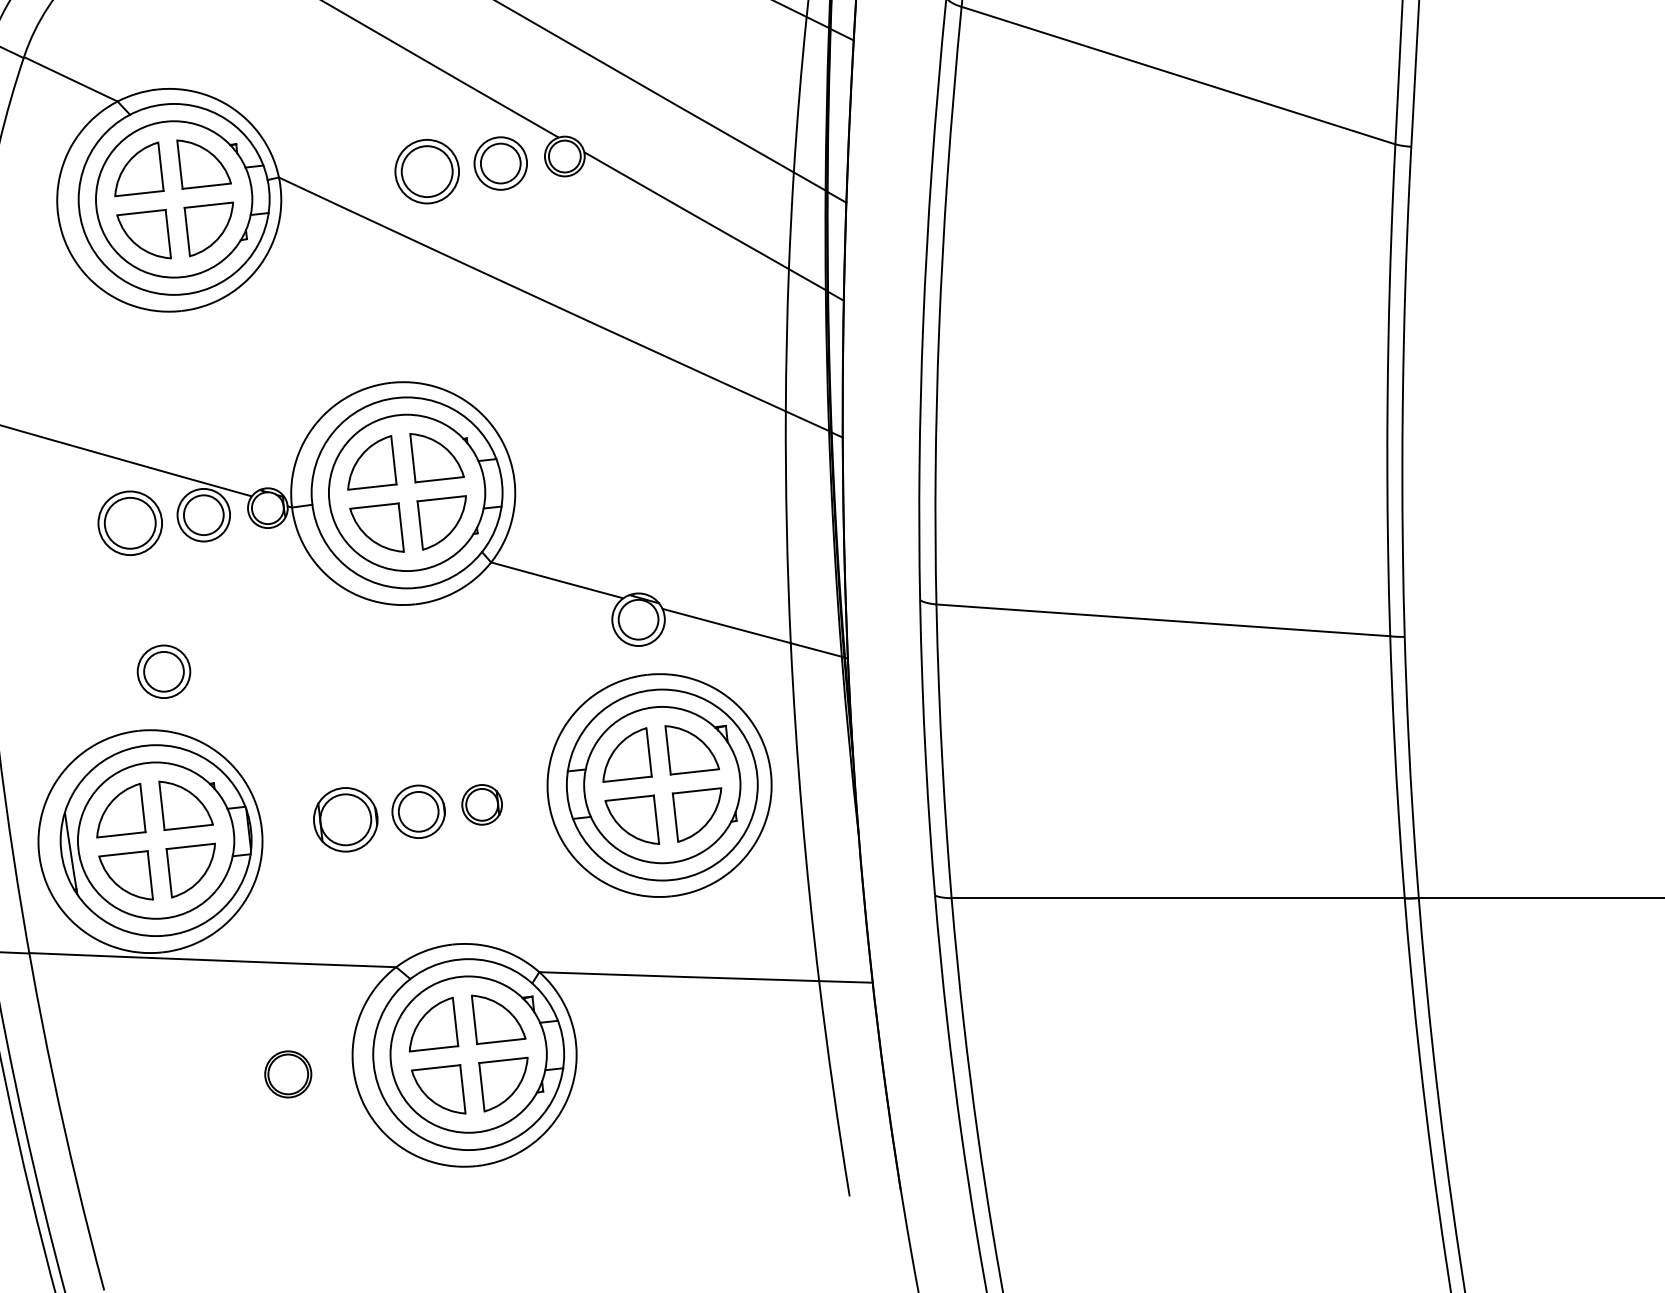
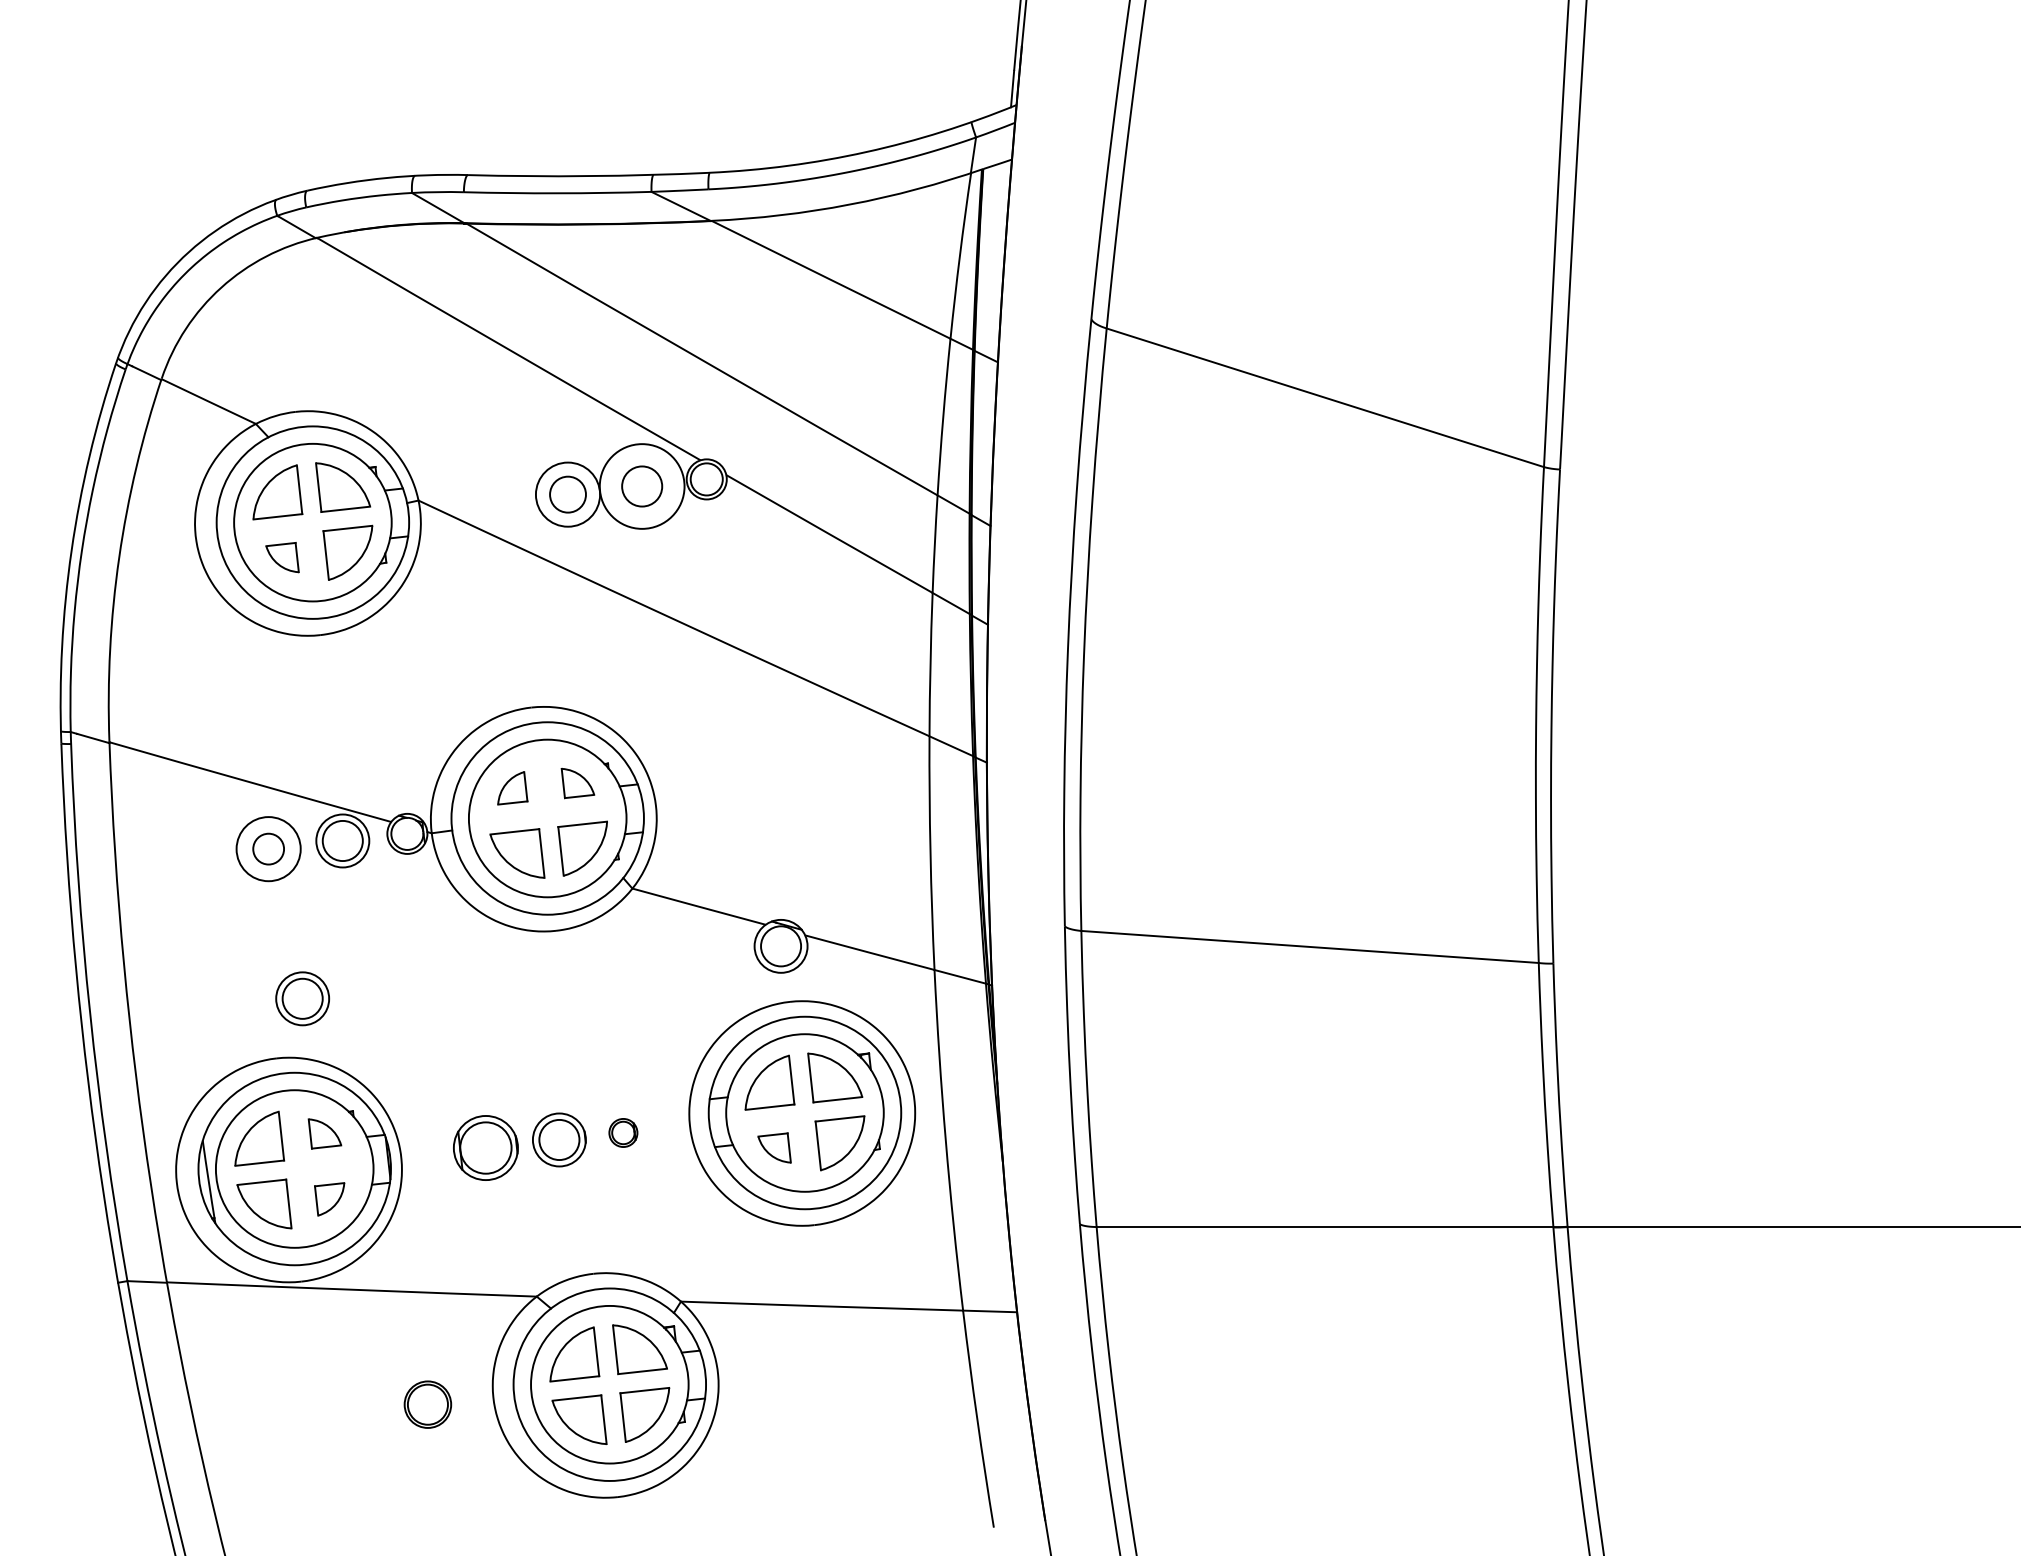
circle: (500, 163) -> (641, 486), size x1.6
circle: (426, 171) -> (567, 494), size x0.7
part: (144, 234) -> (282, 557), size x0.6
part: (436, 458) -> (577, 783), size x0.6
part: (372, 463) -> (512, 788), size x0.6
circle: (130, 522) -> (268, 848), size x0.6
part: (482, 804) -> (623, 1132), size x0.7
part: (185, 805) -> (324, 1133), size x0.6
part: (632, 819) -> (774, 1147), size x0.6
part: (190, 870) -> (329, 1199), size x0.6

